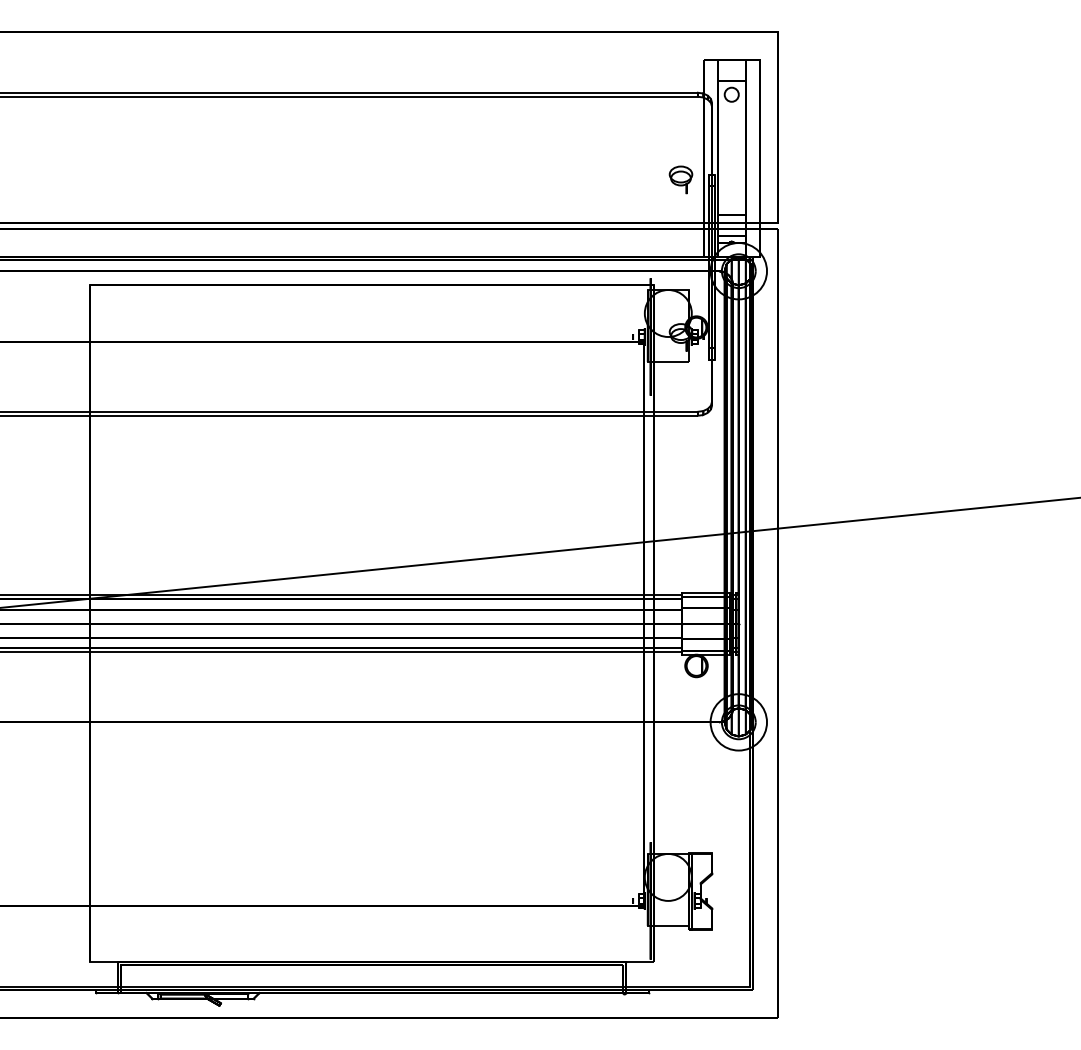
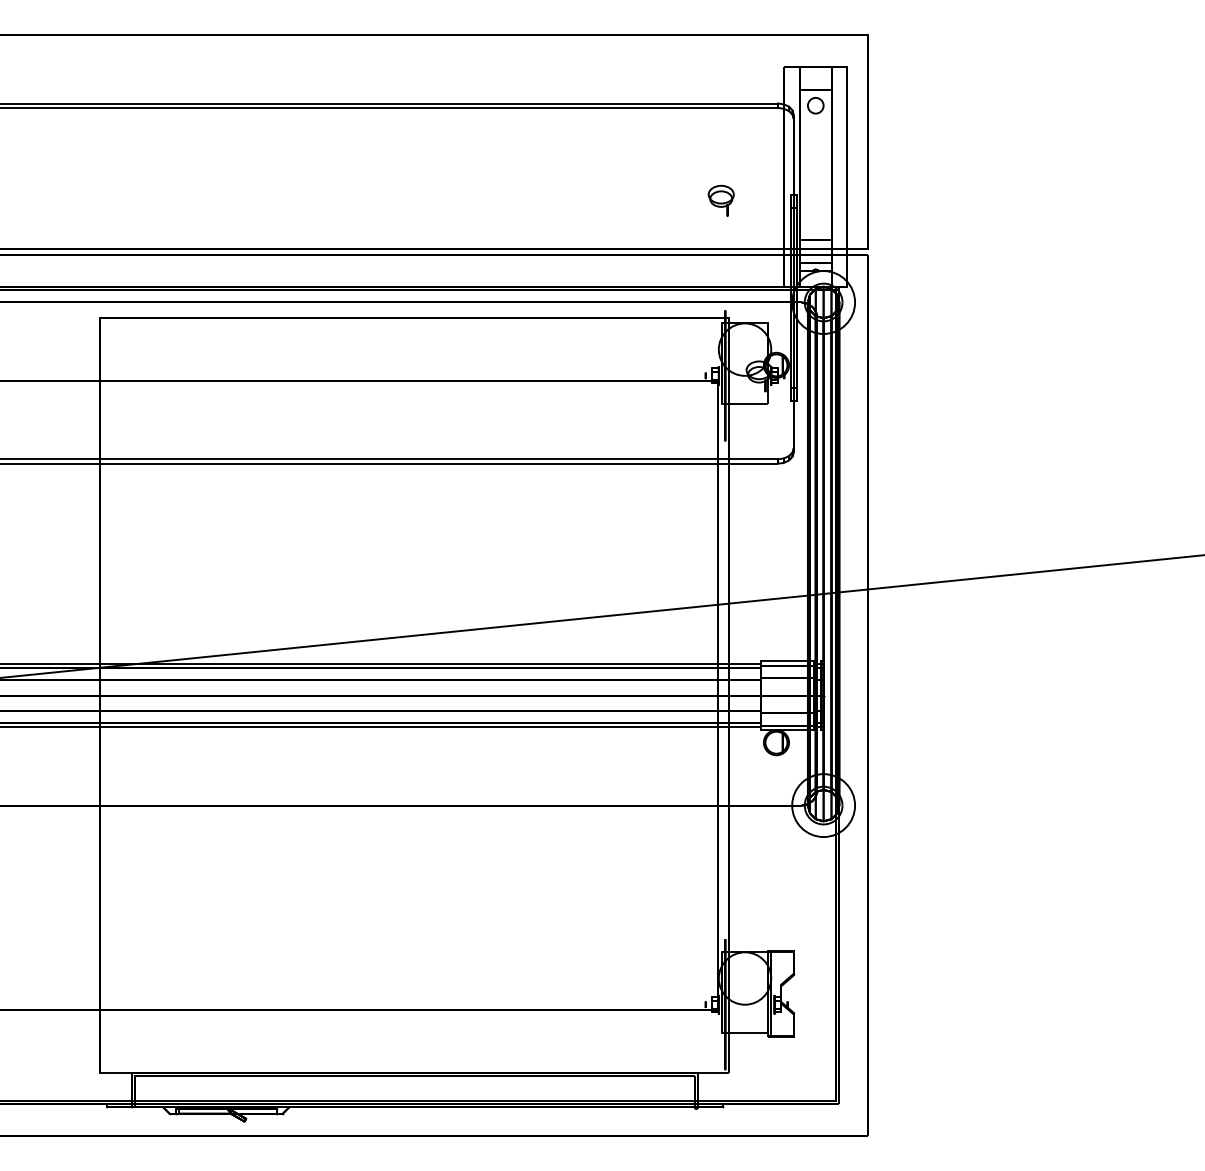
part: (680, 179) -> (720, 200), moved

